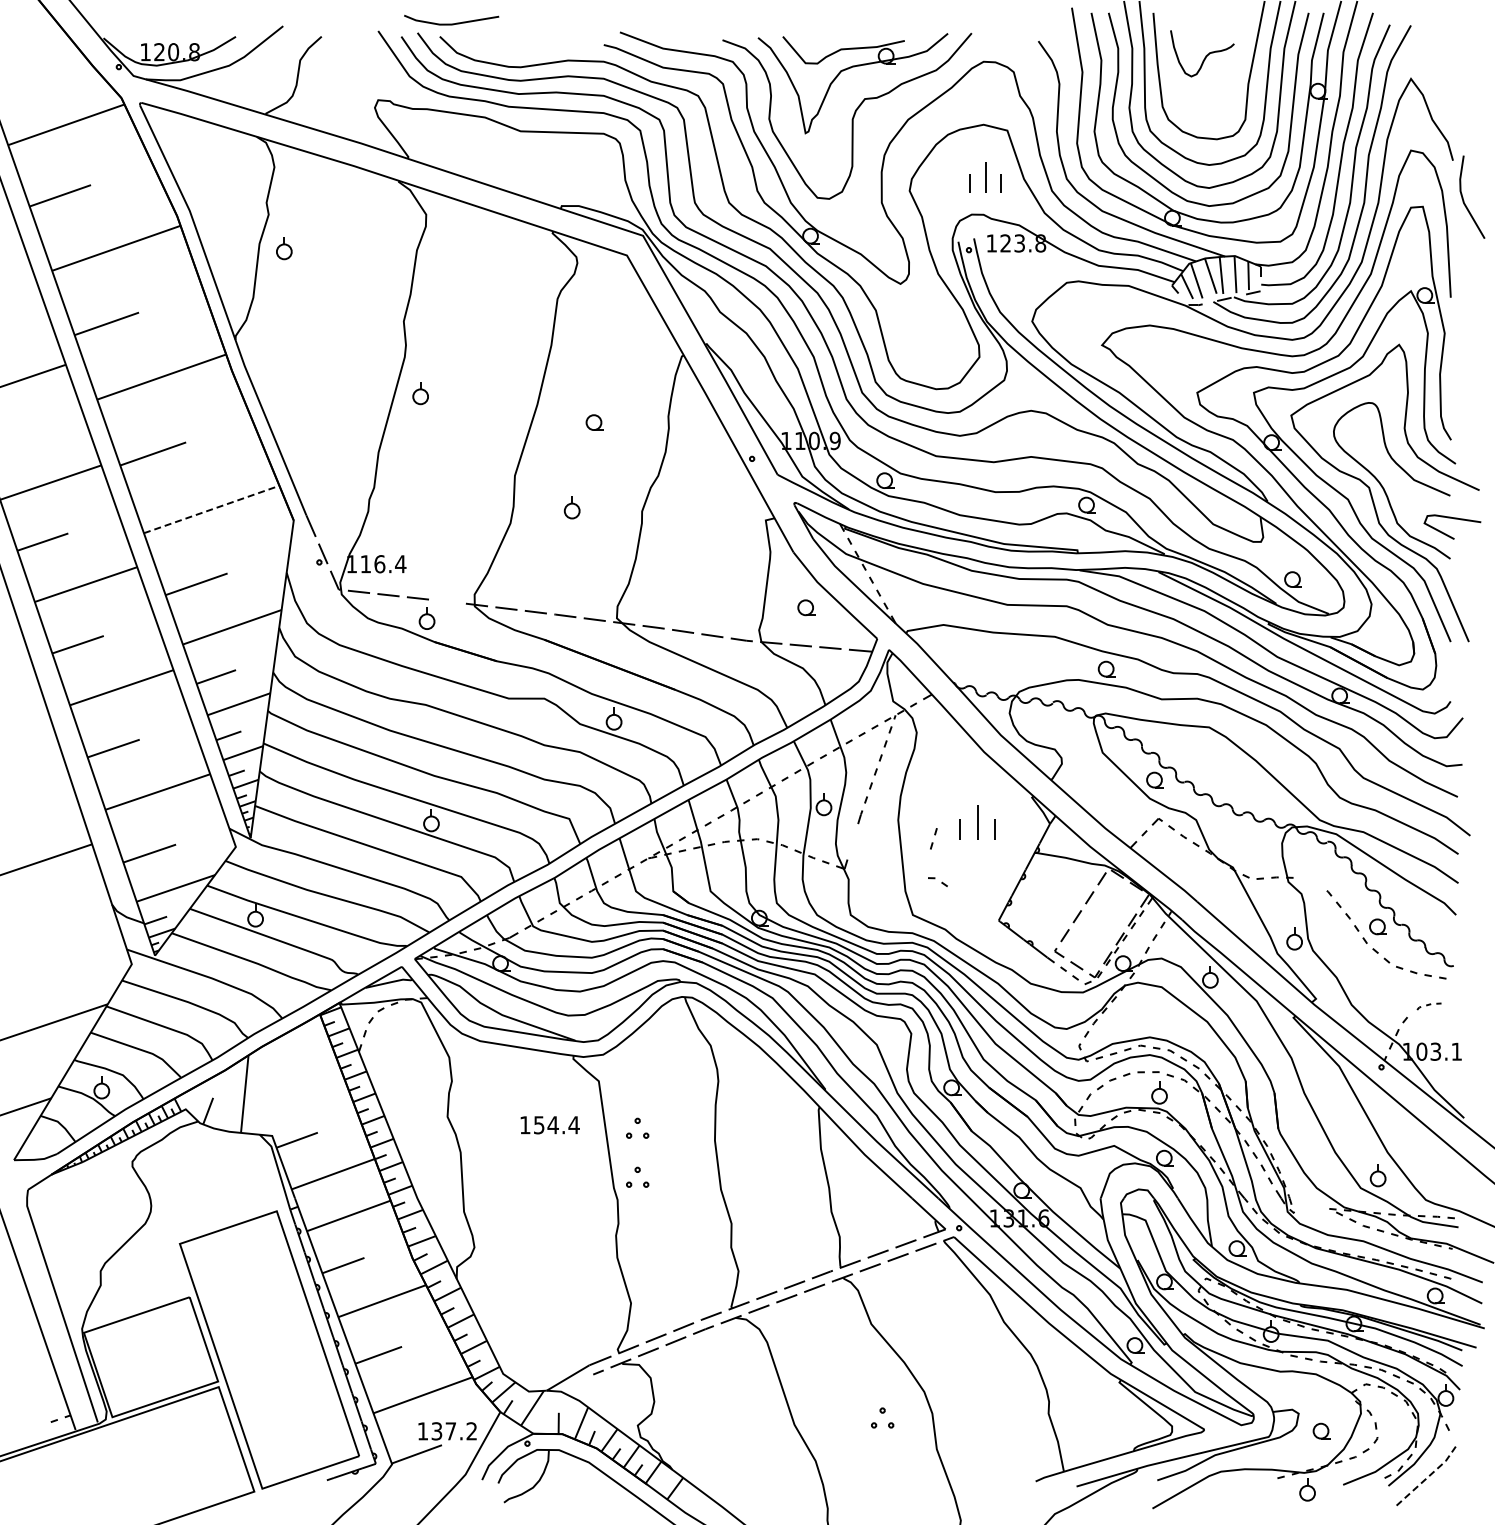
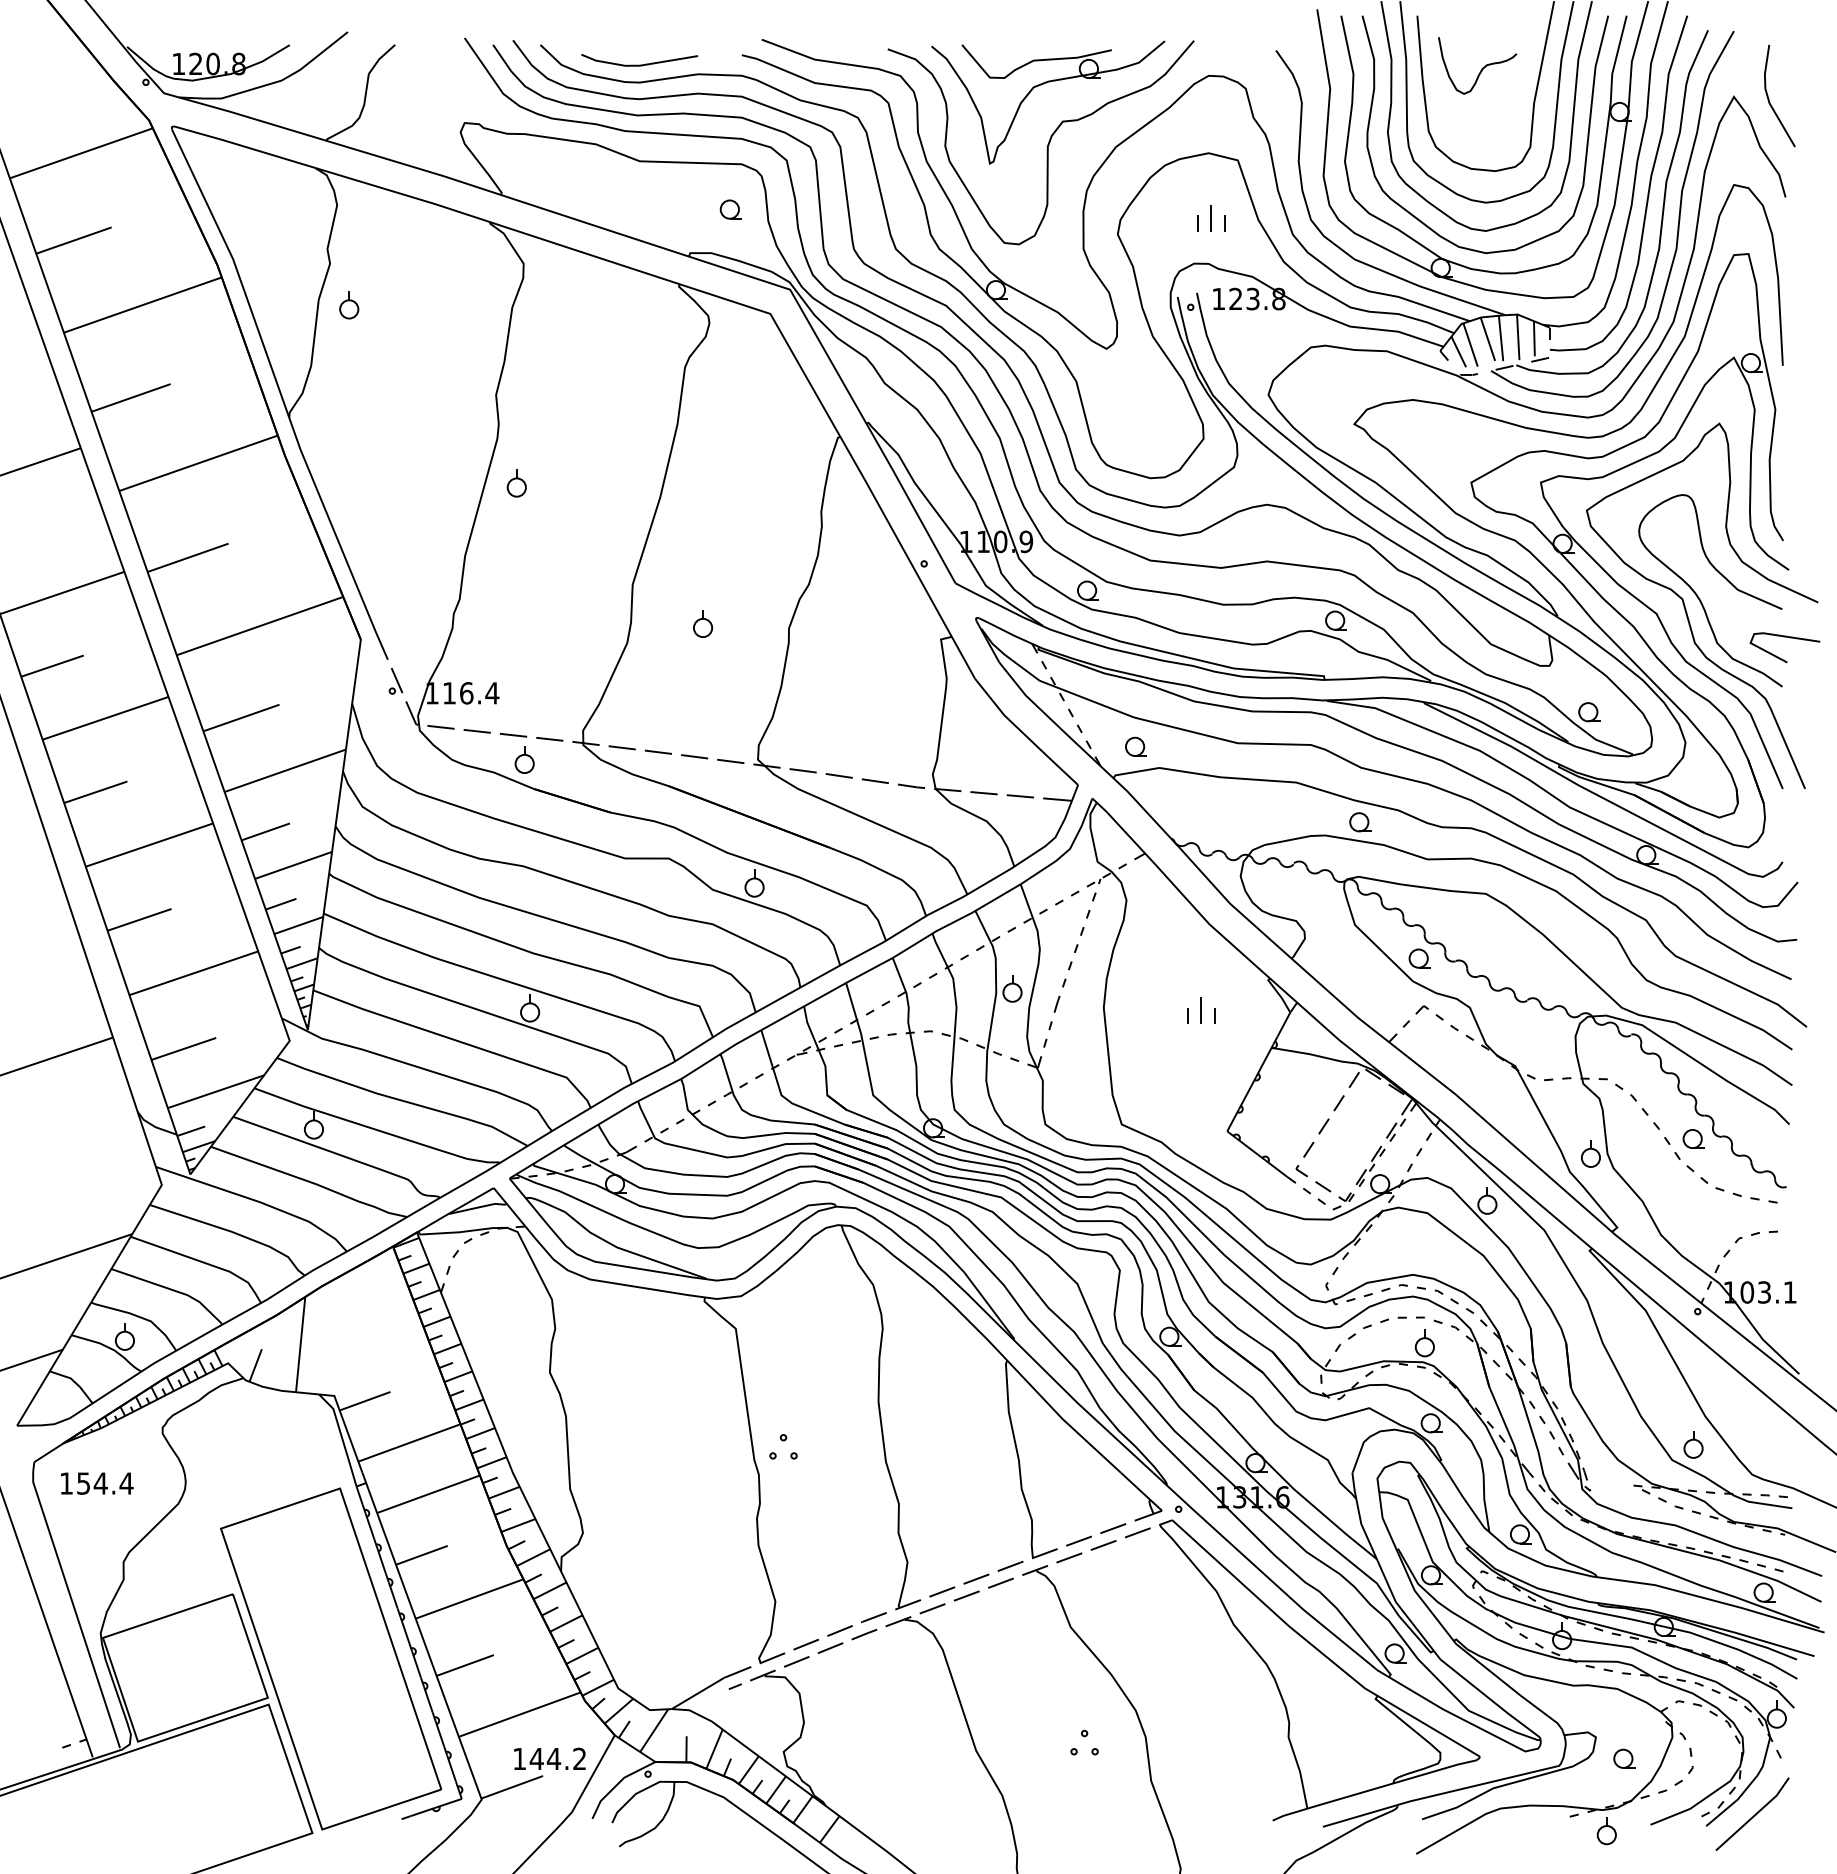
line: (451, 23) -> (639, 64), moved
part: (985, 177) -> (1211, 218), size x0.71
line: (1464, 200) -> (1770, 100), moved
part: (594, 422) -> (730, 209), moved
line: (211, 509) -> (259, 626), dashed -> solid
line: (447, 601) -> (549, 739), added
part: (806, 607) -> (1136, 746), moved
part: (977, 822) -> (1201, 1010), size x0.62
part: (933, 838) -> (1047, 1034), moved
part: (937, 881) -> (1610, 1083), moved
part: (1428, 1006) -> (1755, 1236), size x1.43
text: (549, 1125) -> (96, 1483), moved
part: (637, 1127) -> (783, 1385), removed
text: (443, 1431) -> (544, 1759), 137.2 -> 144.2
line: (1428, 1477) -> (1755, 1815), dashed -> solid

